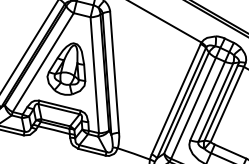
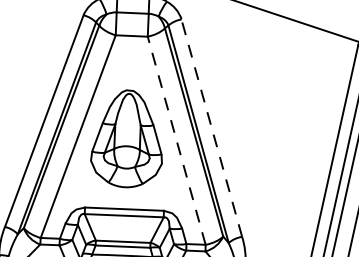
line: (114, 72) -> (211, 128), solid -> dashed
line: (94, 74) -> (175, 139), solid -> dashed

